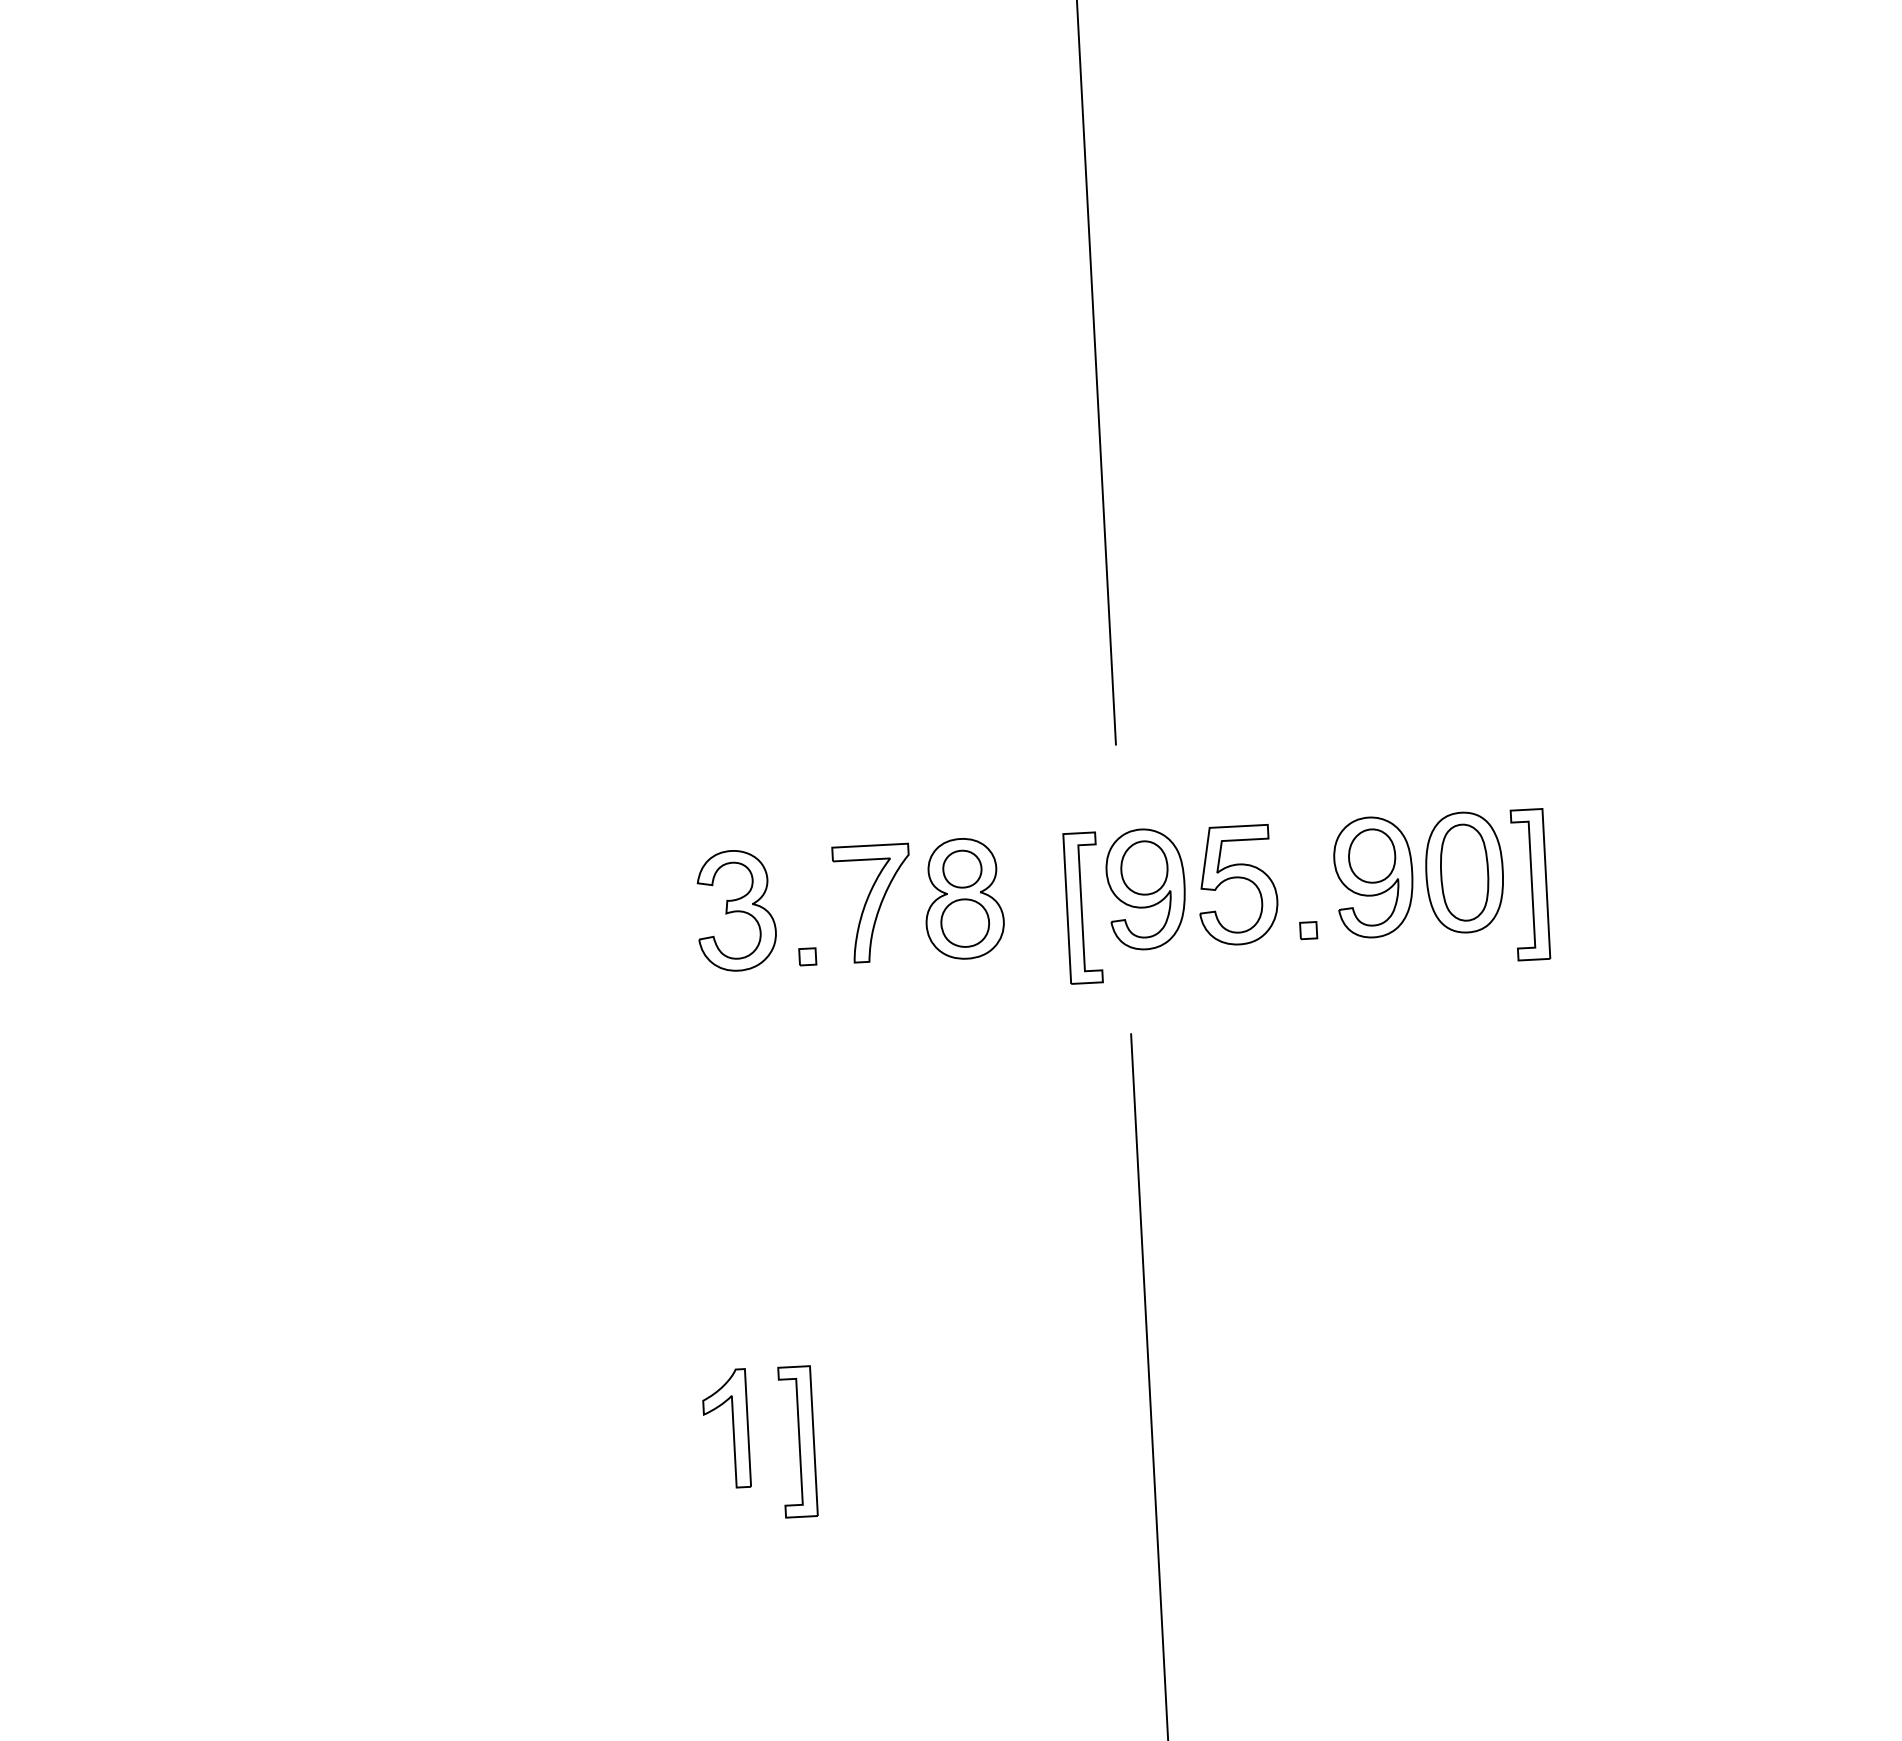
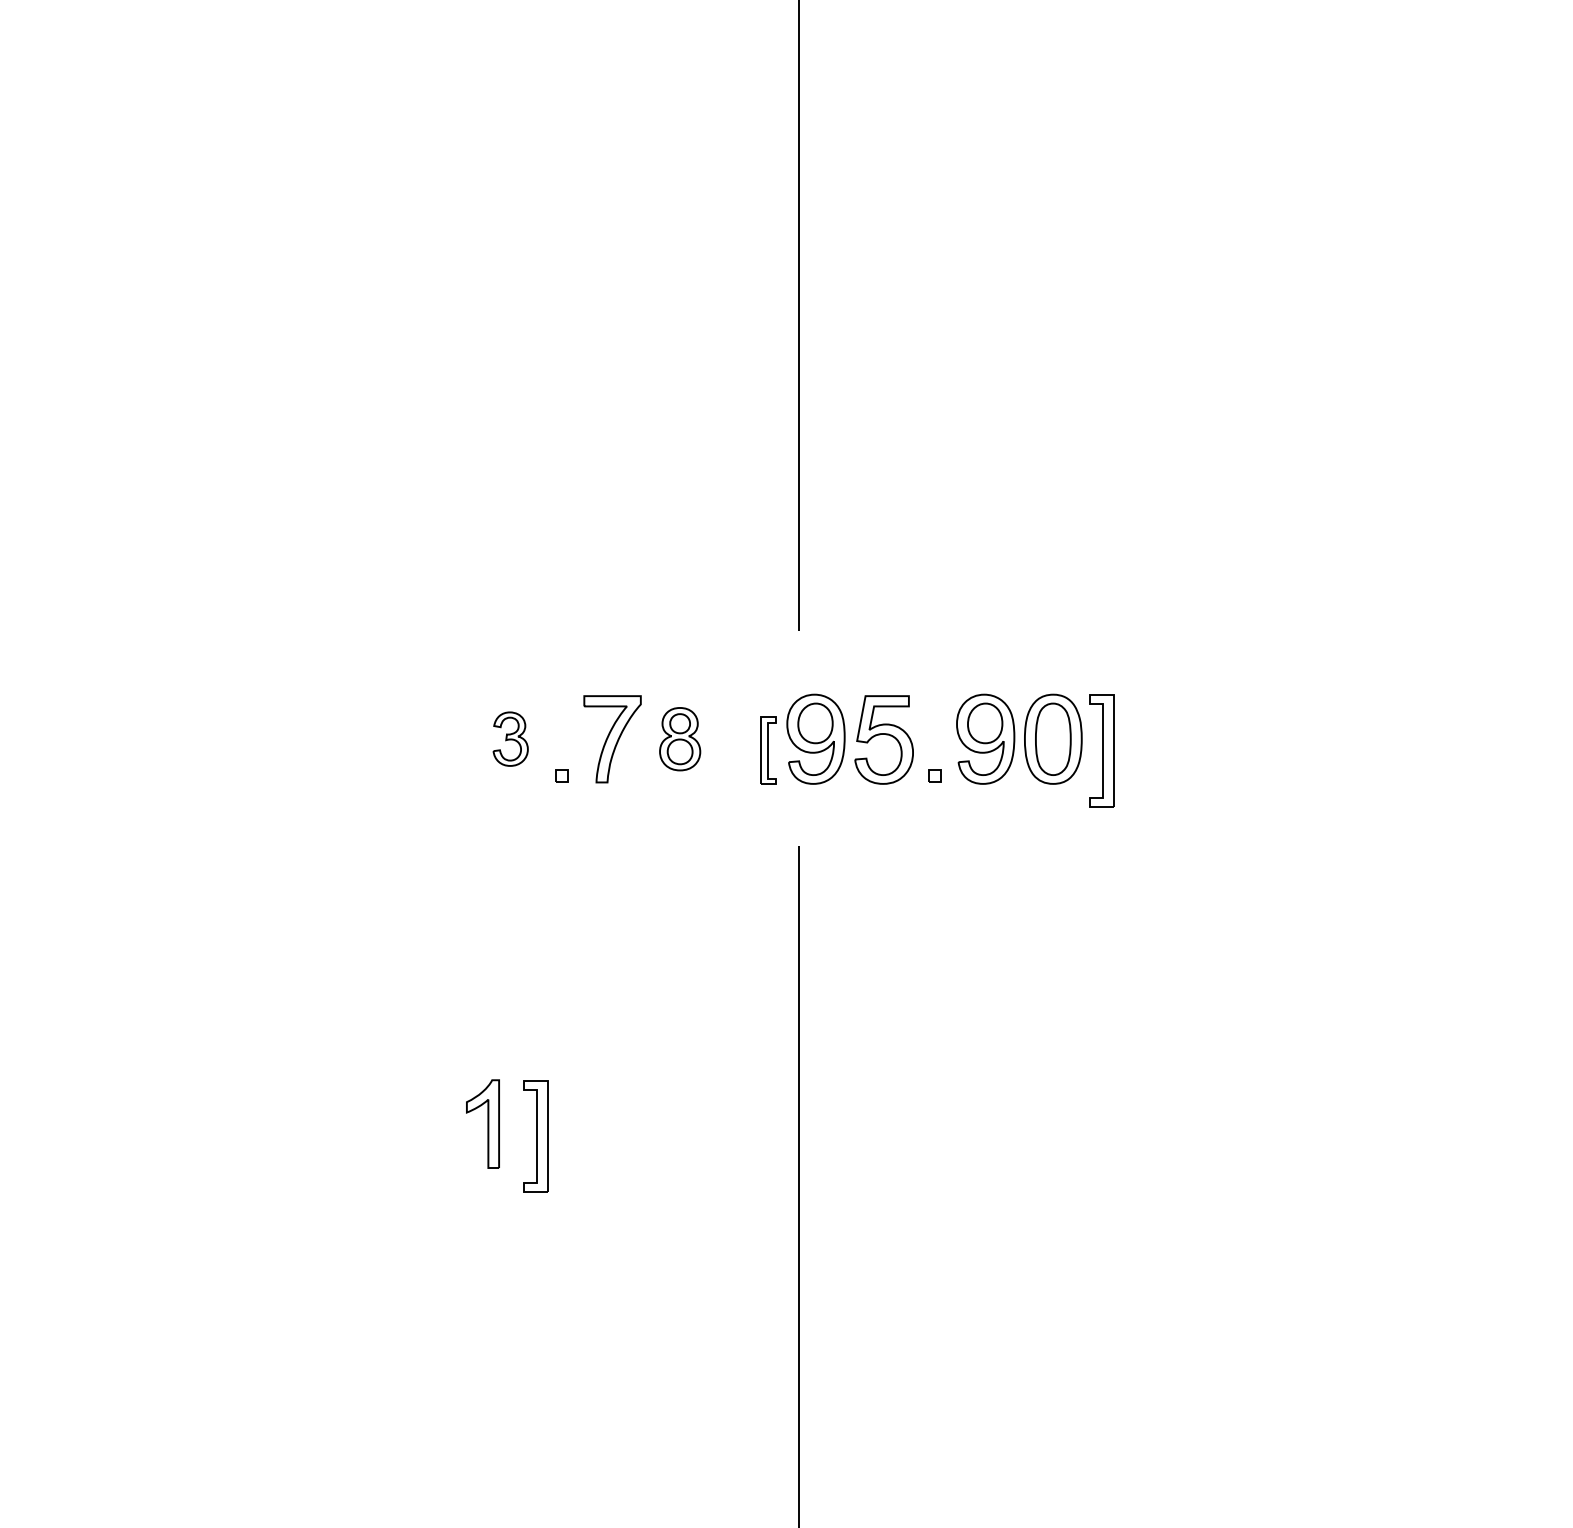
part: (962, 897) -> (679, 738), size x0.7
part: (1083, 907) -> (768, 750), size x0.6
part: (736, 909) -> (510, 738), size x0.6

